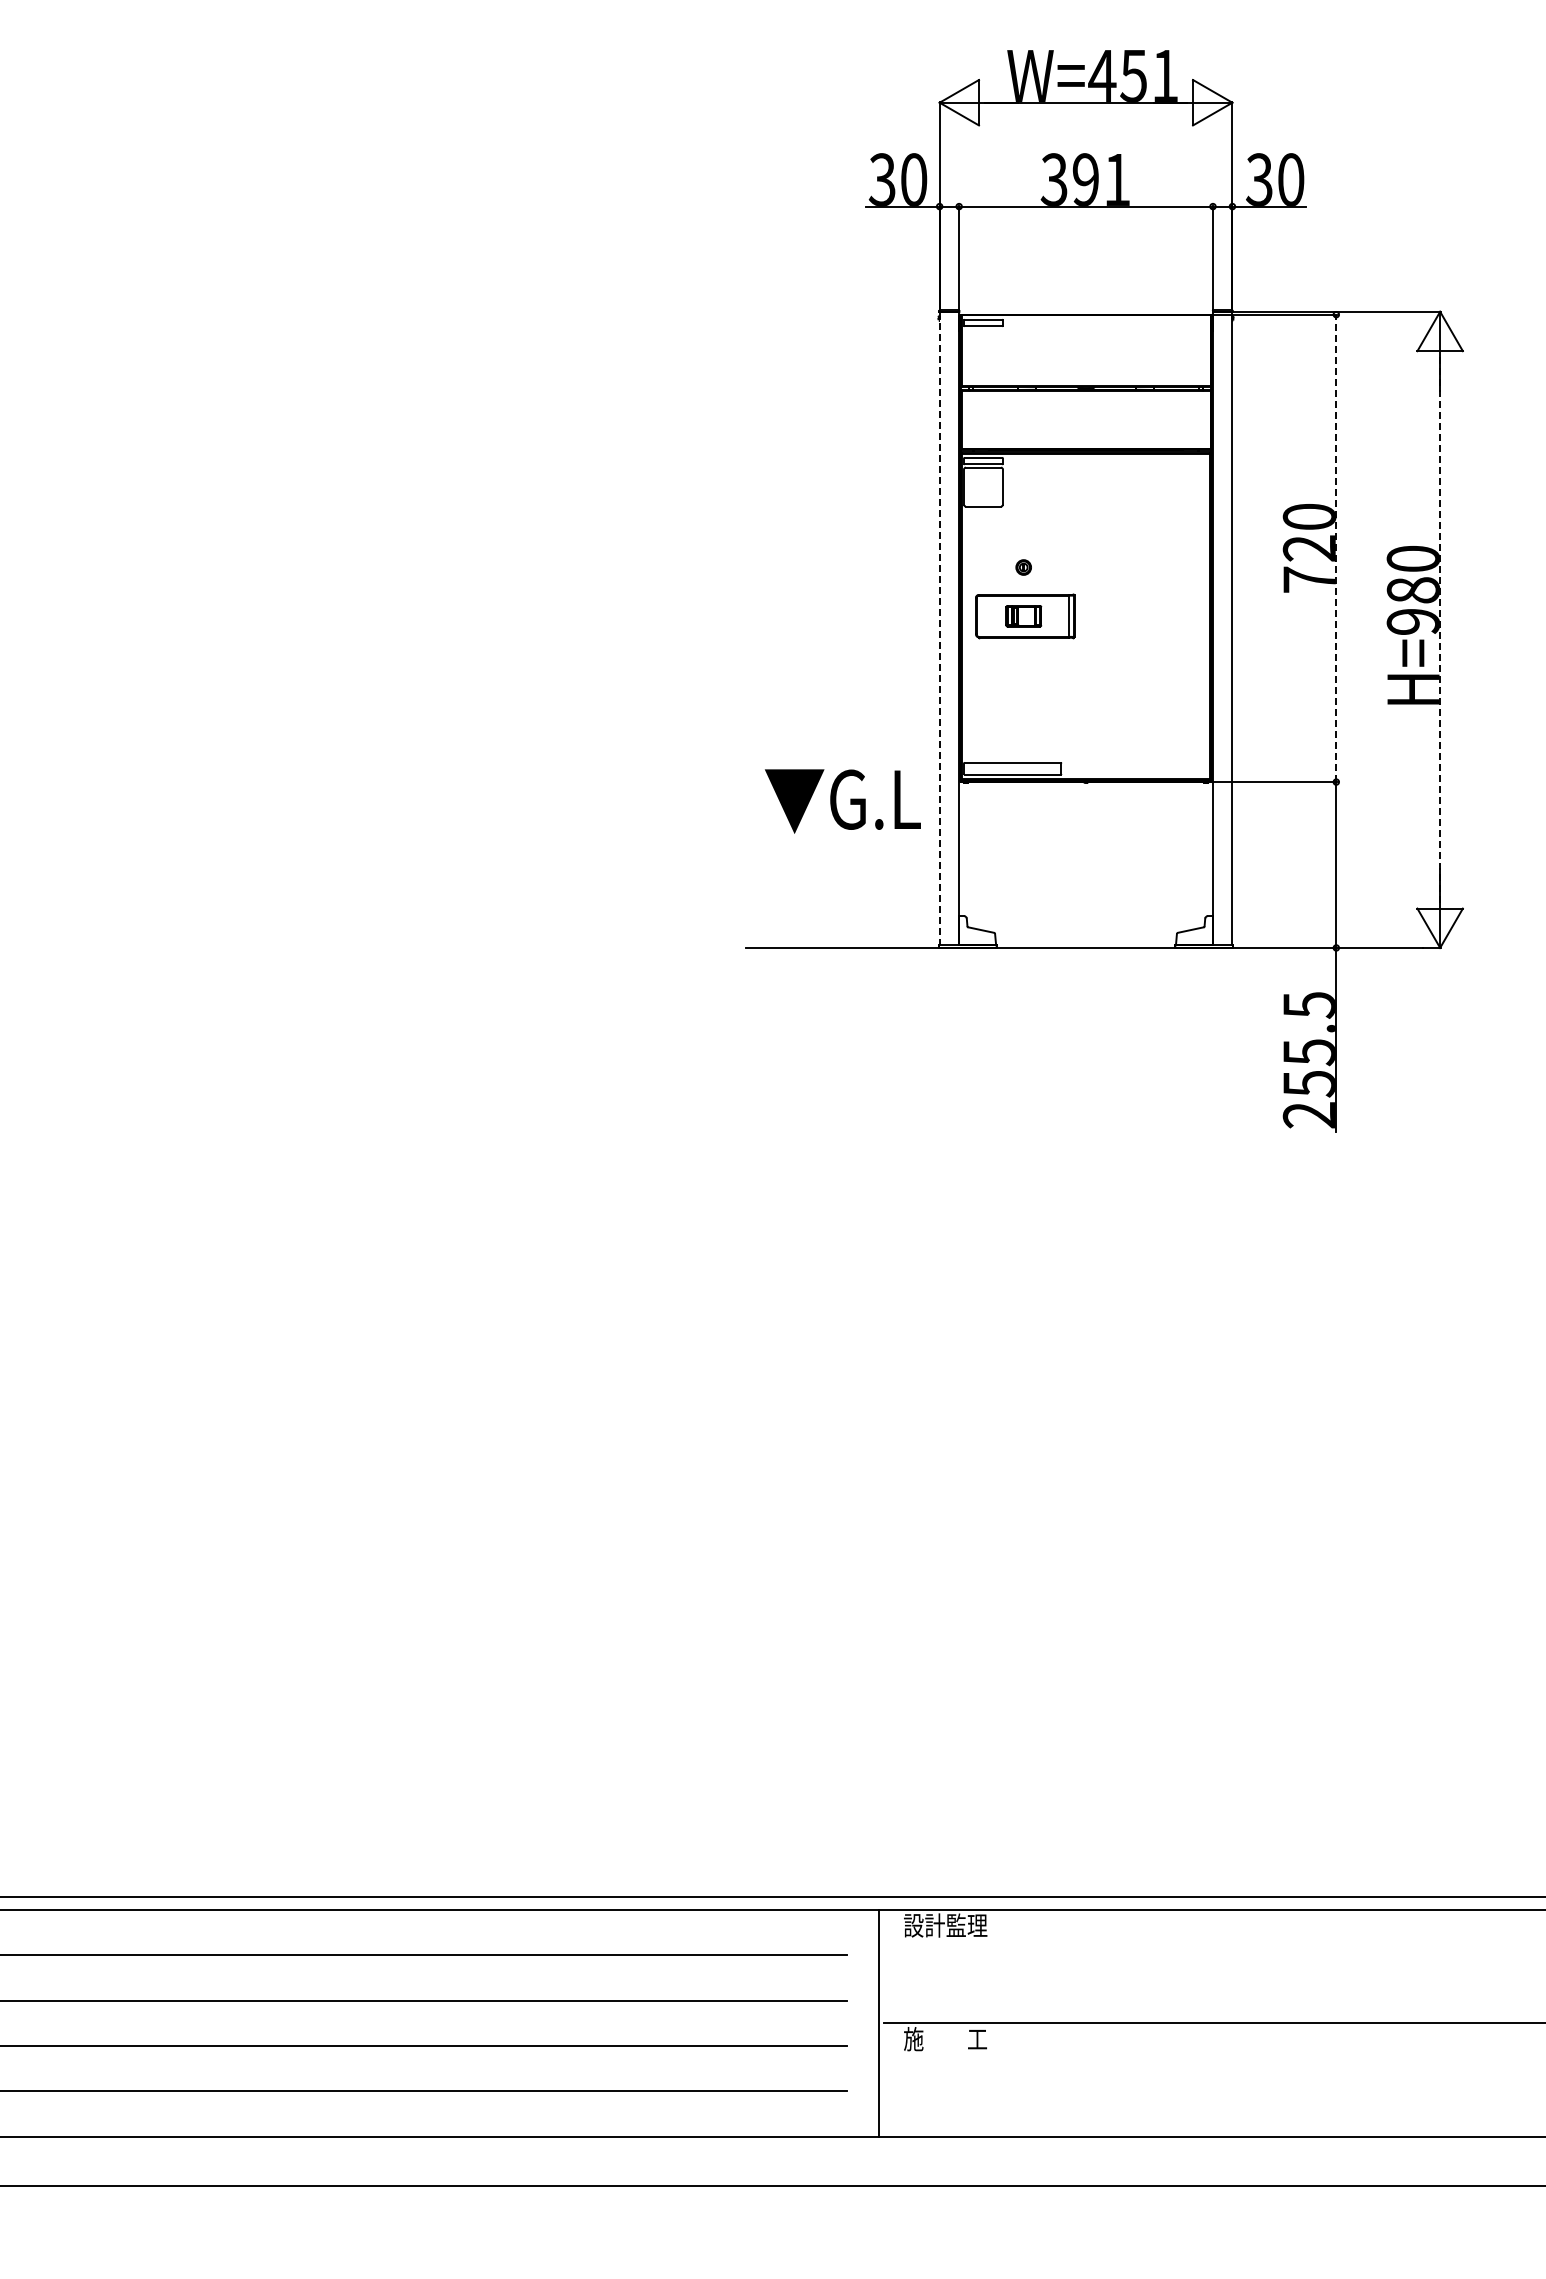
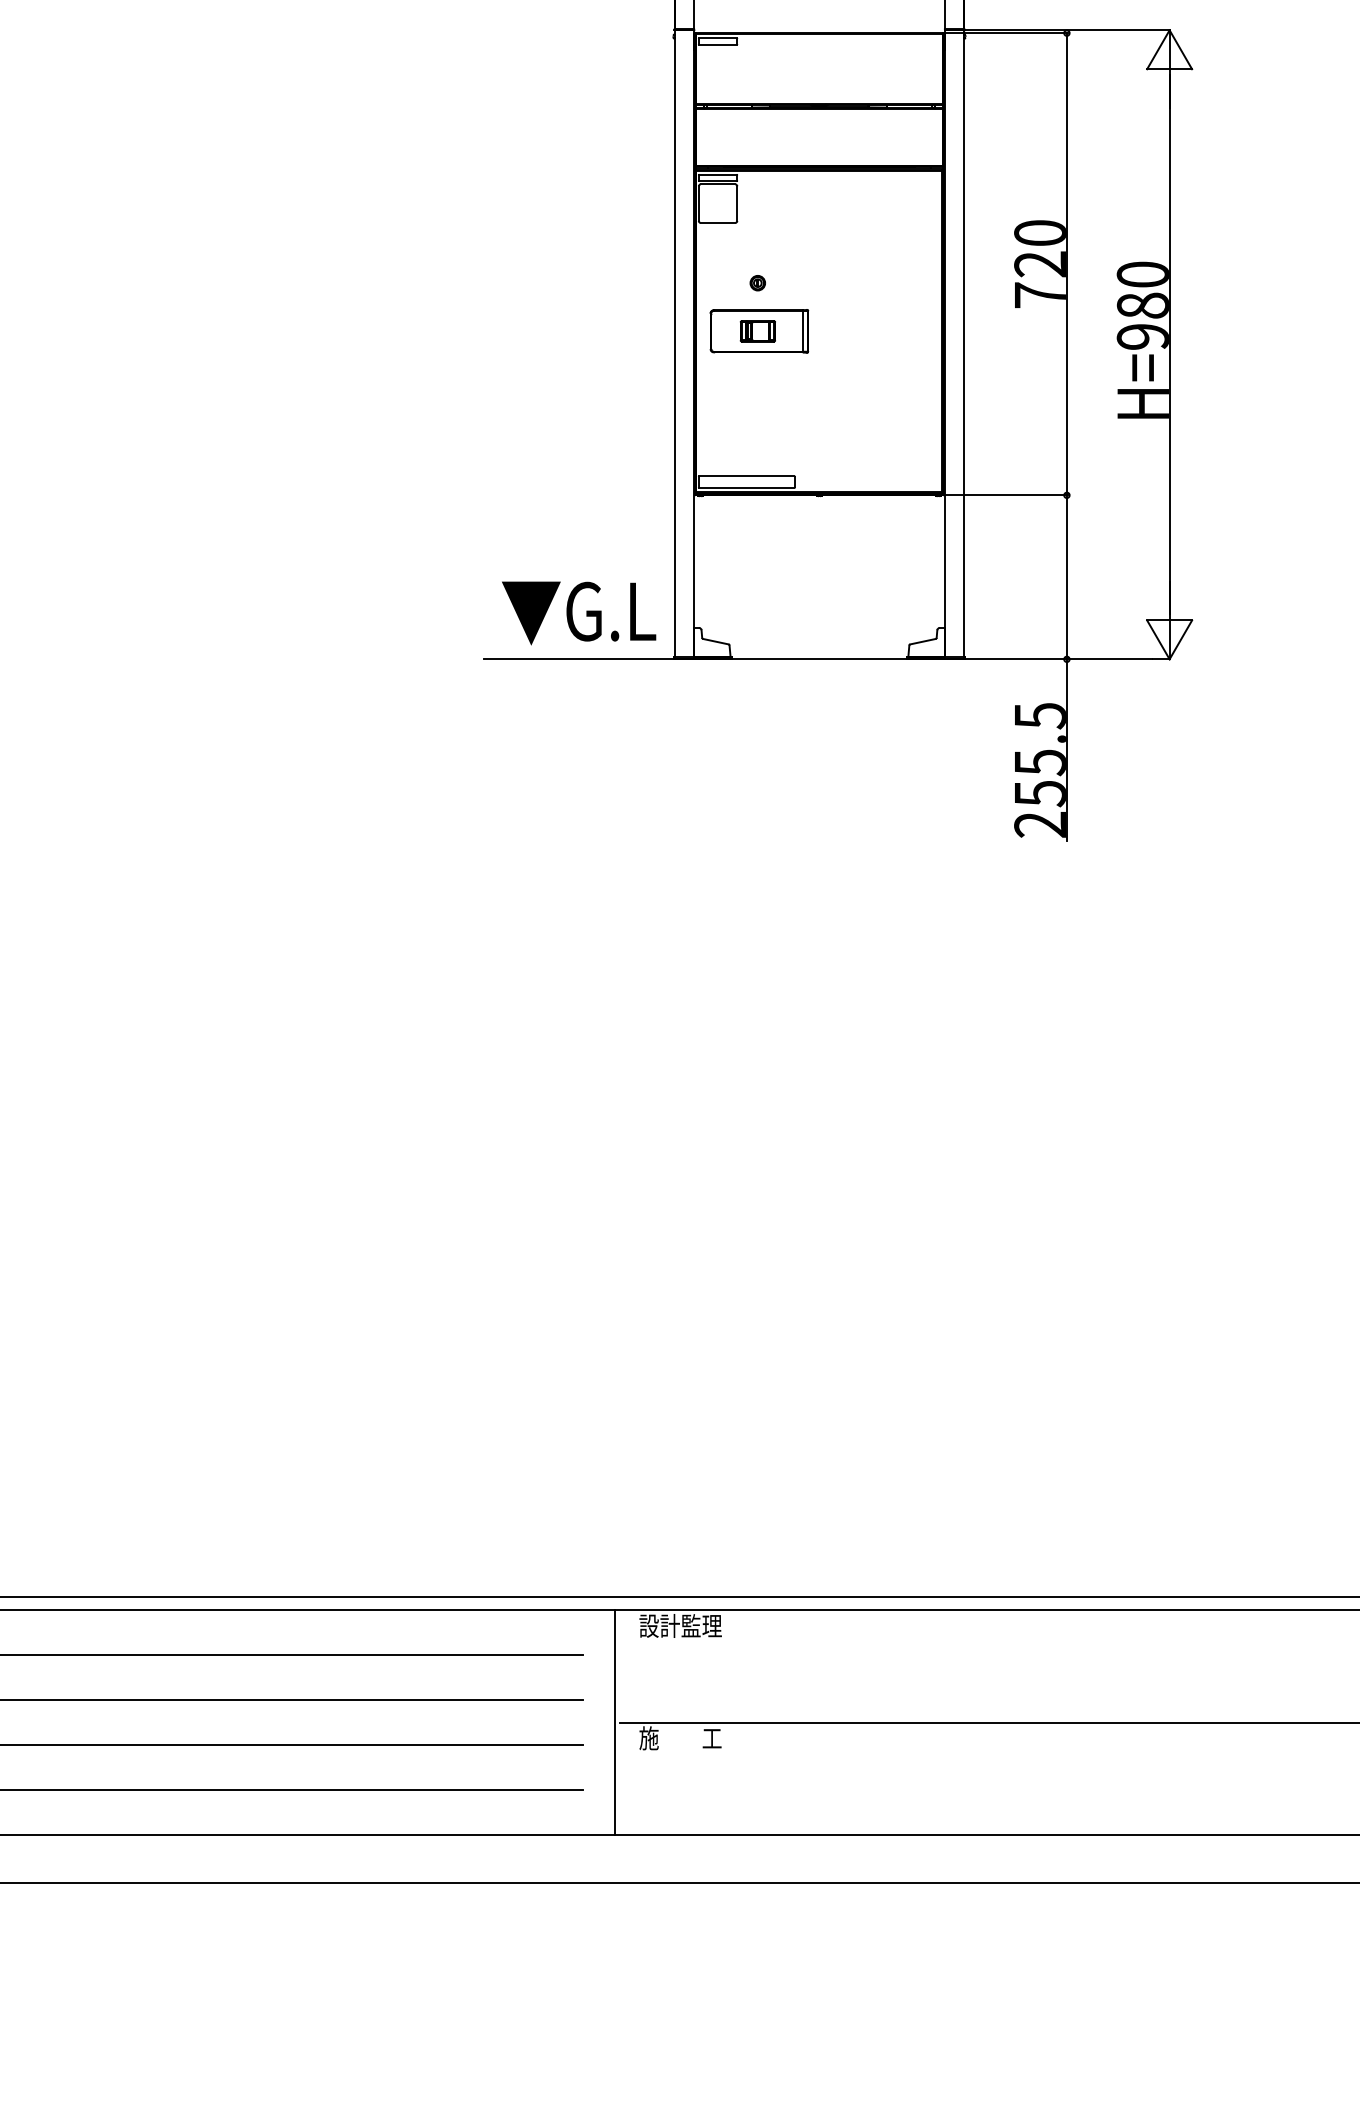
line: (1336, 548) -> (1067, 264), dashed -> solid
line: (939, 628) -> (674, 343), dashed -> solid
line: (1440, 629) -> (1169, 344), dashed -> solid
text: (842, 801) -> (578, 613), moved

